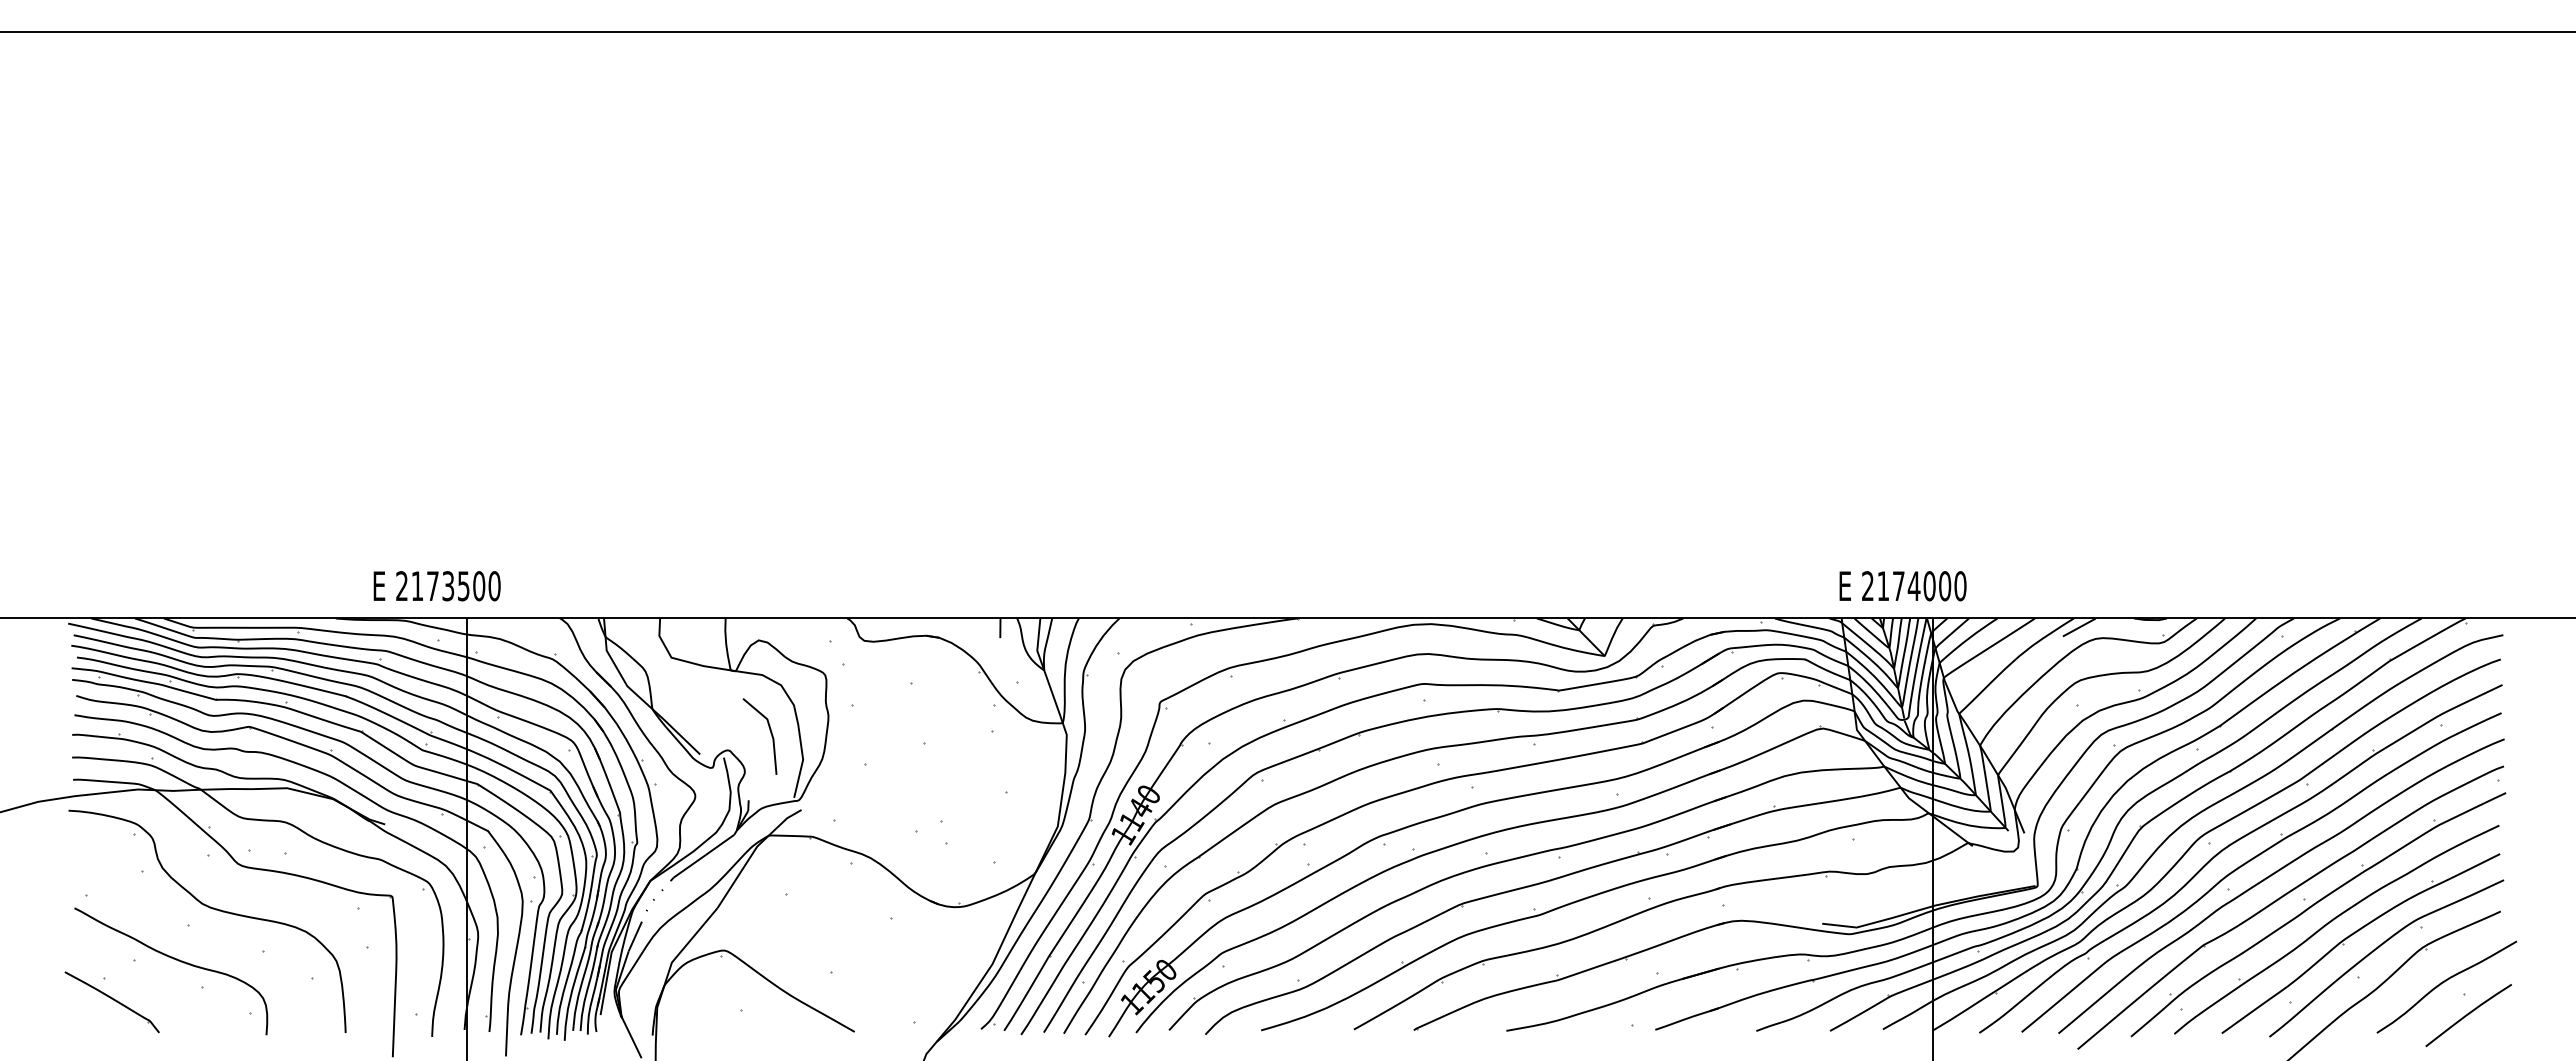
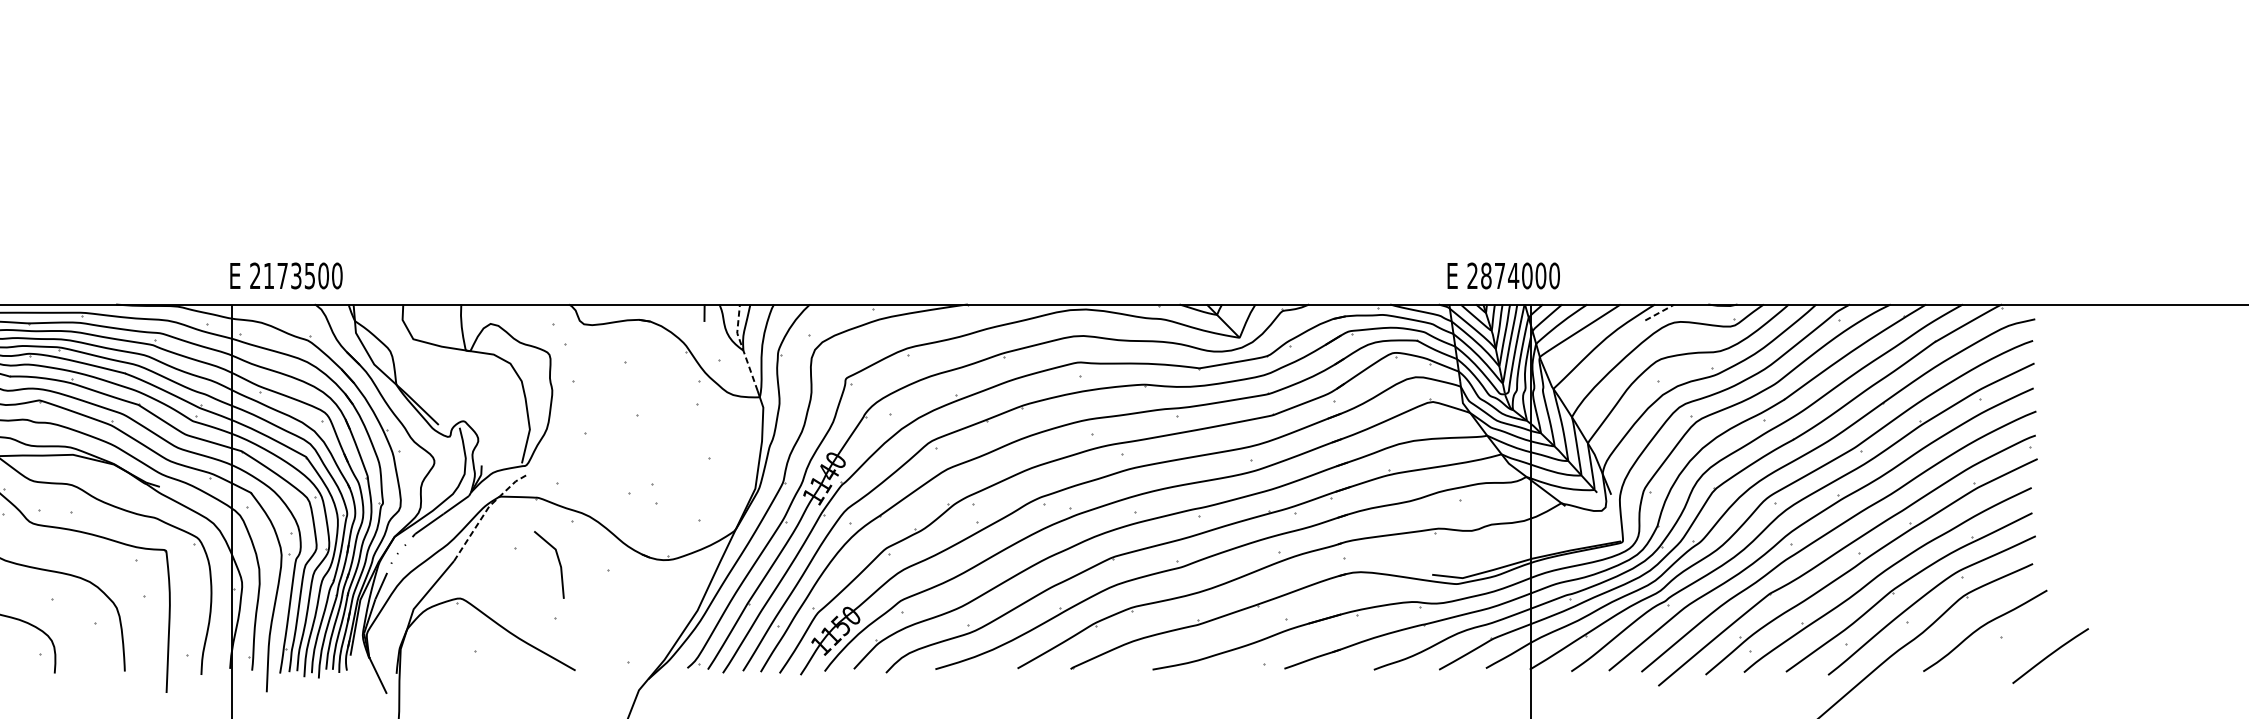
text: (436, 586) -> (285, 276), moved
text: (1883, 586) -> (1486, 276), 2174000 -> 2874000
line: (2080, 626) -> (1660, 311), solid -> dashed
line: (1043, 667) -> (742, 347), solid -> dashed
line: (770, 733) -> (558, 562), moved
line: (754, 851) -> (486, 510), solid -> dashed
curve: (2468, 1015) -> (2050, 656), moved

